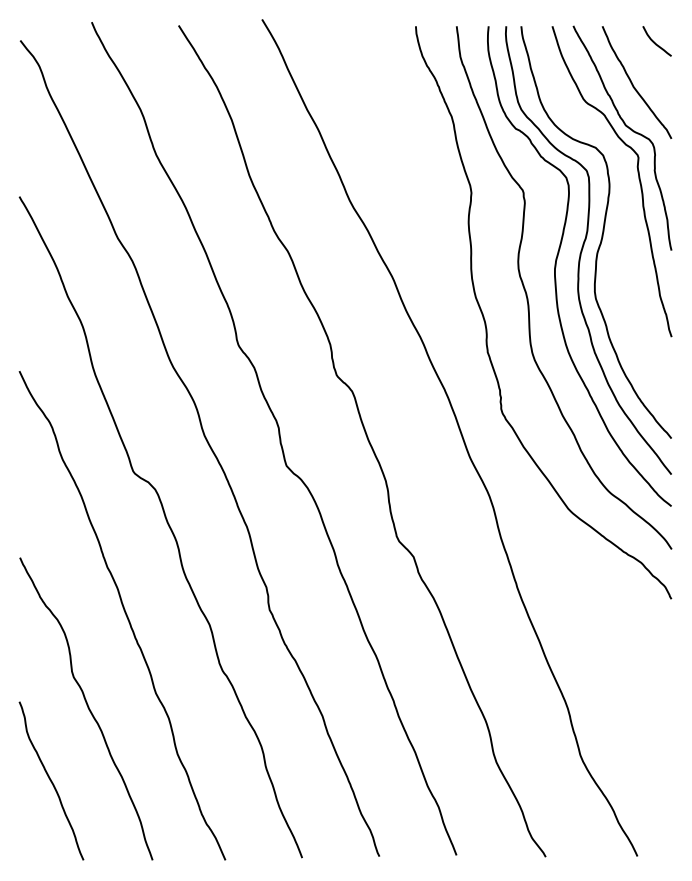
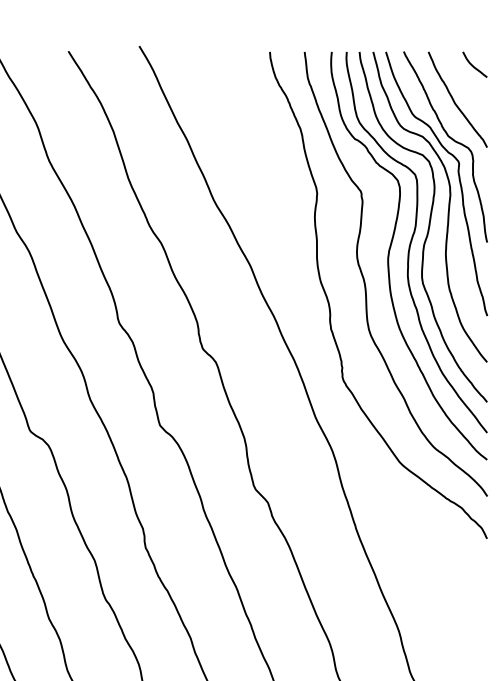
curve: (625, 208) -> (448, 206), added

